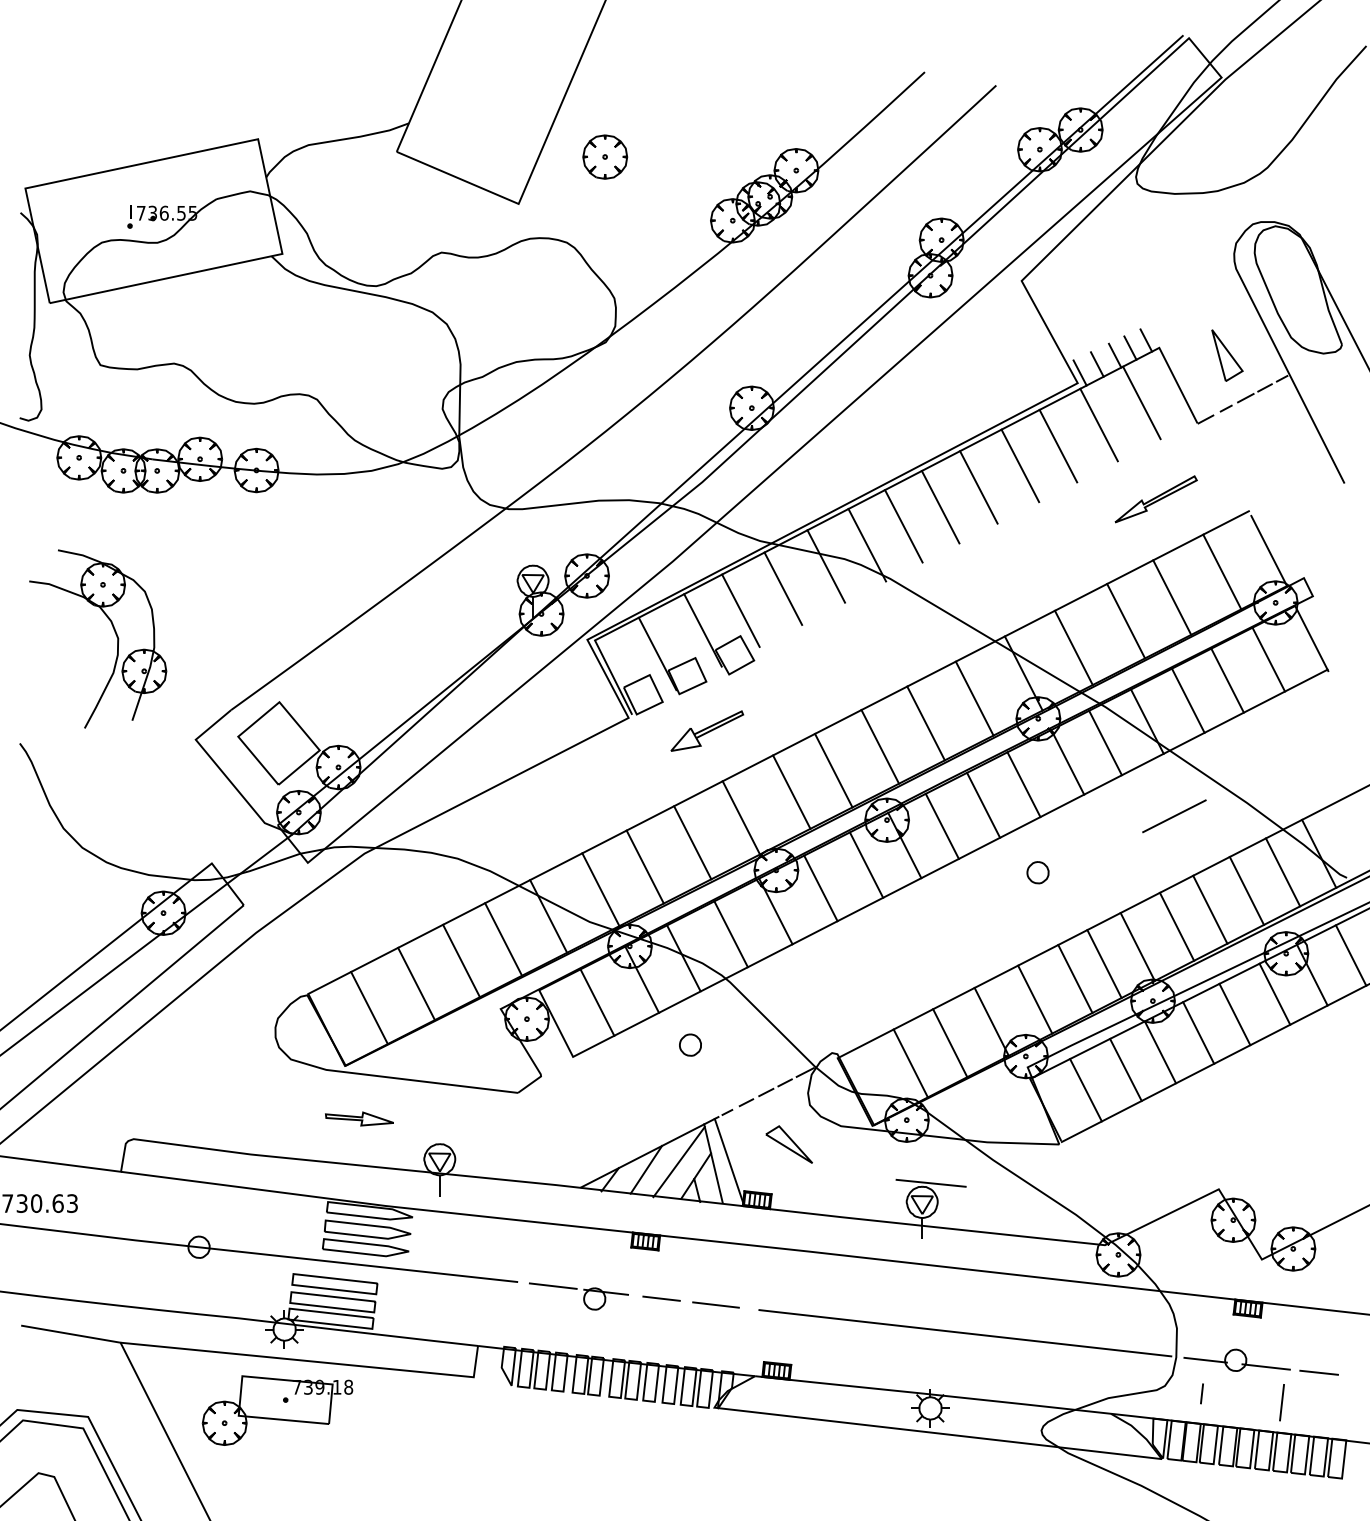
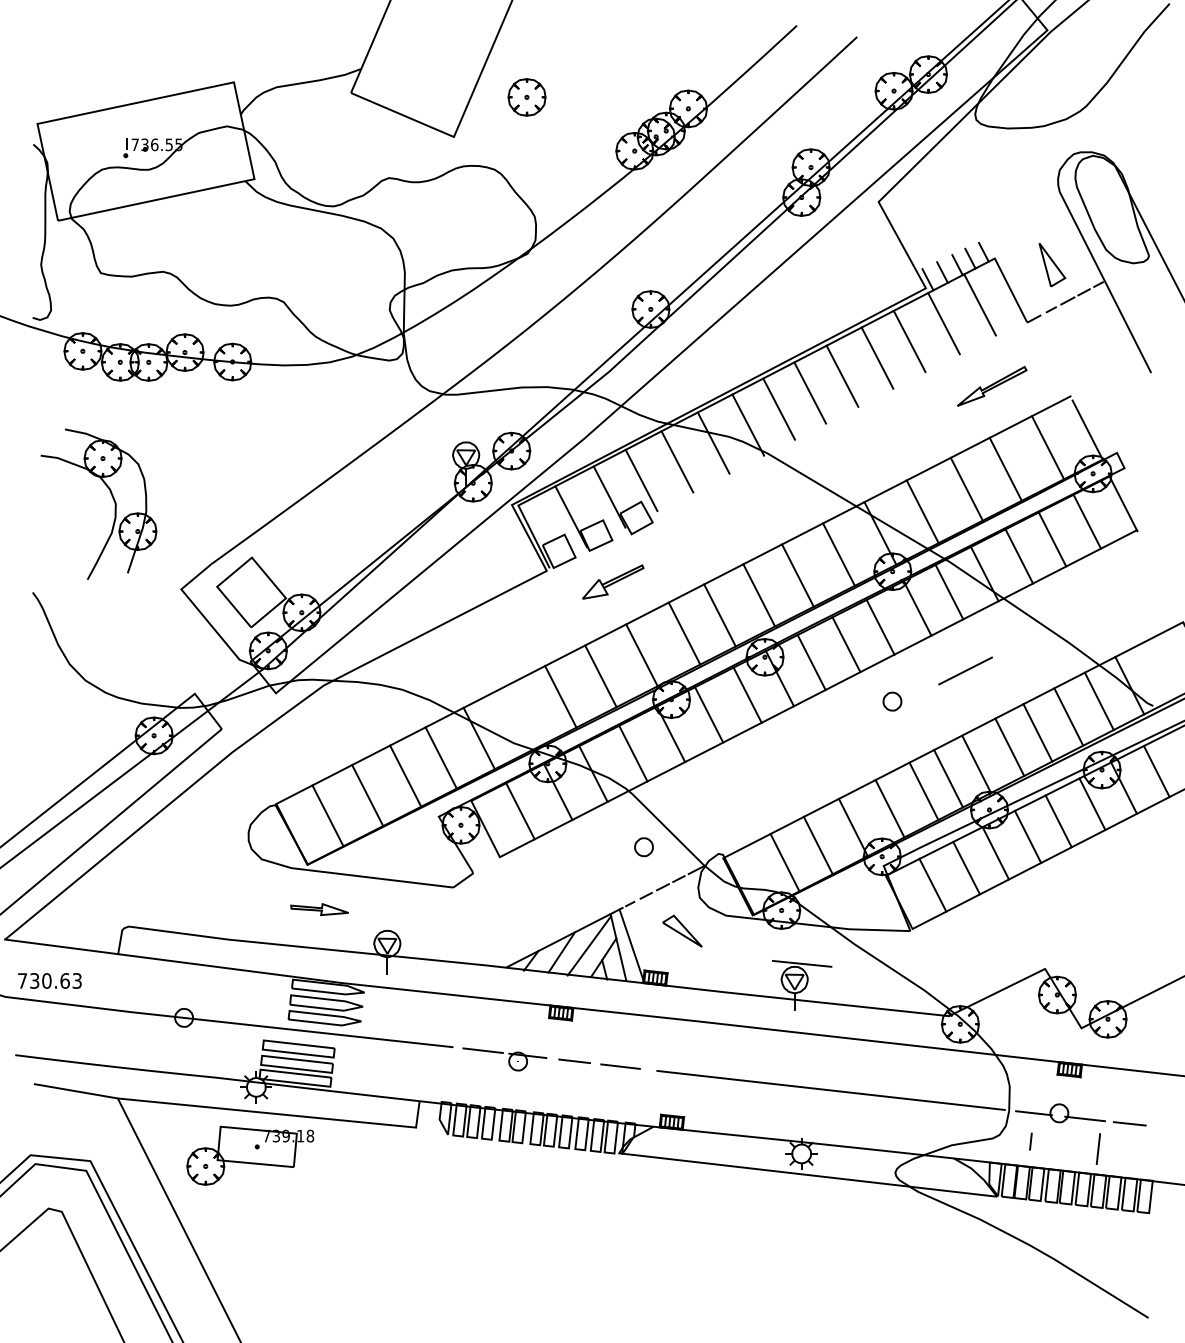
line: (1174, 815) -> (965, 670), moved
line: (601, 889) -> (523, 715), removed
part: (689, 1045) -> (643, 847), moved

